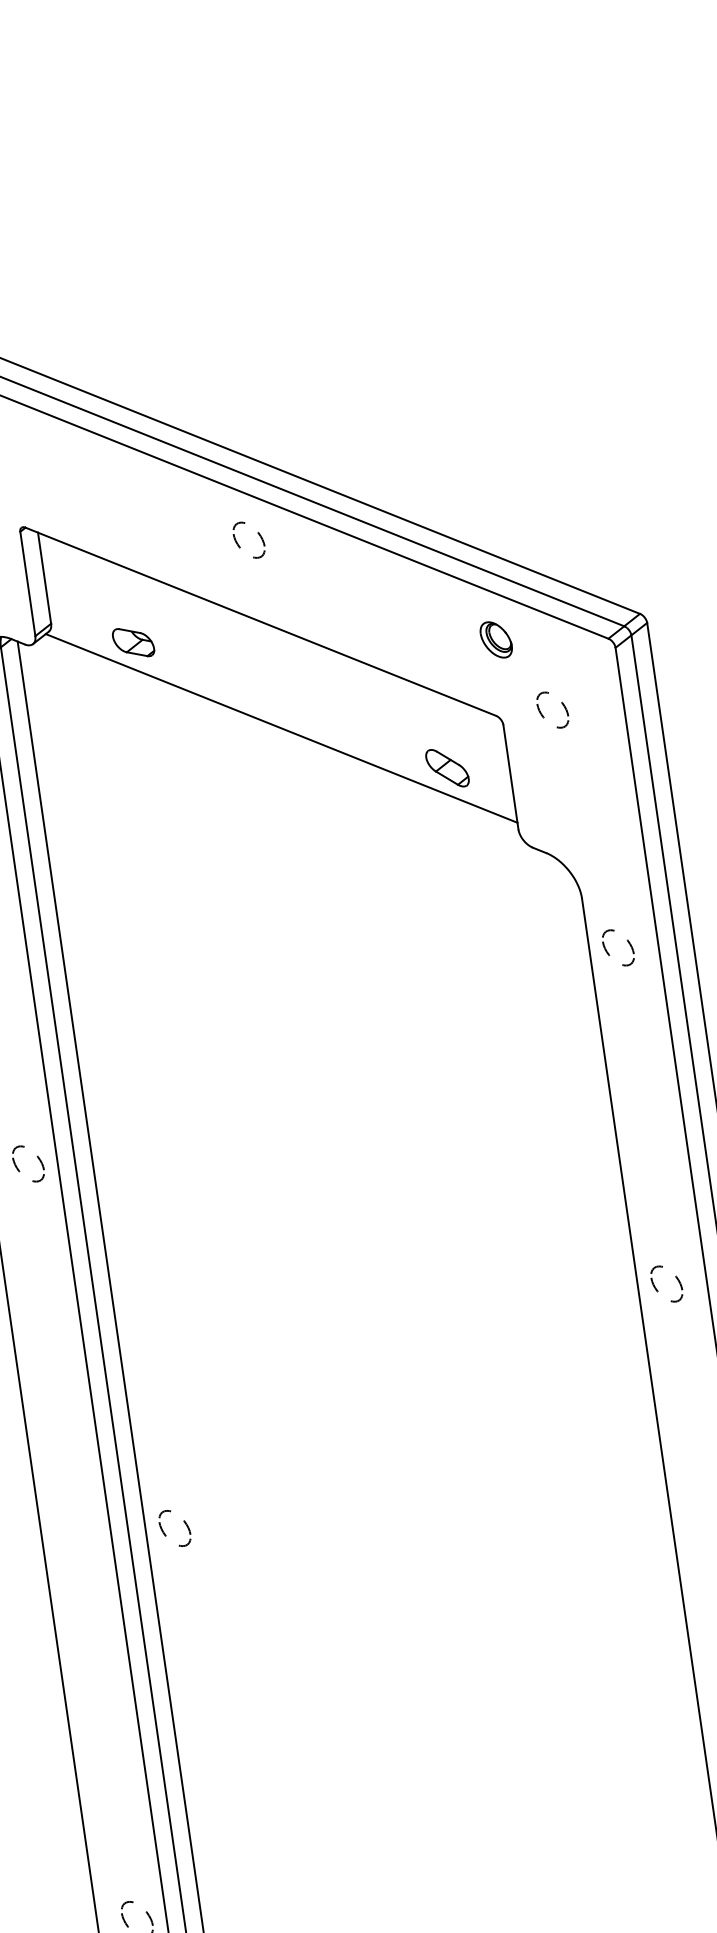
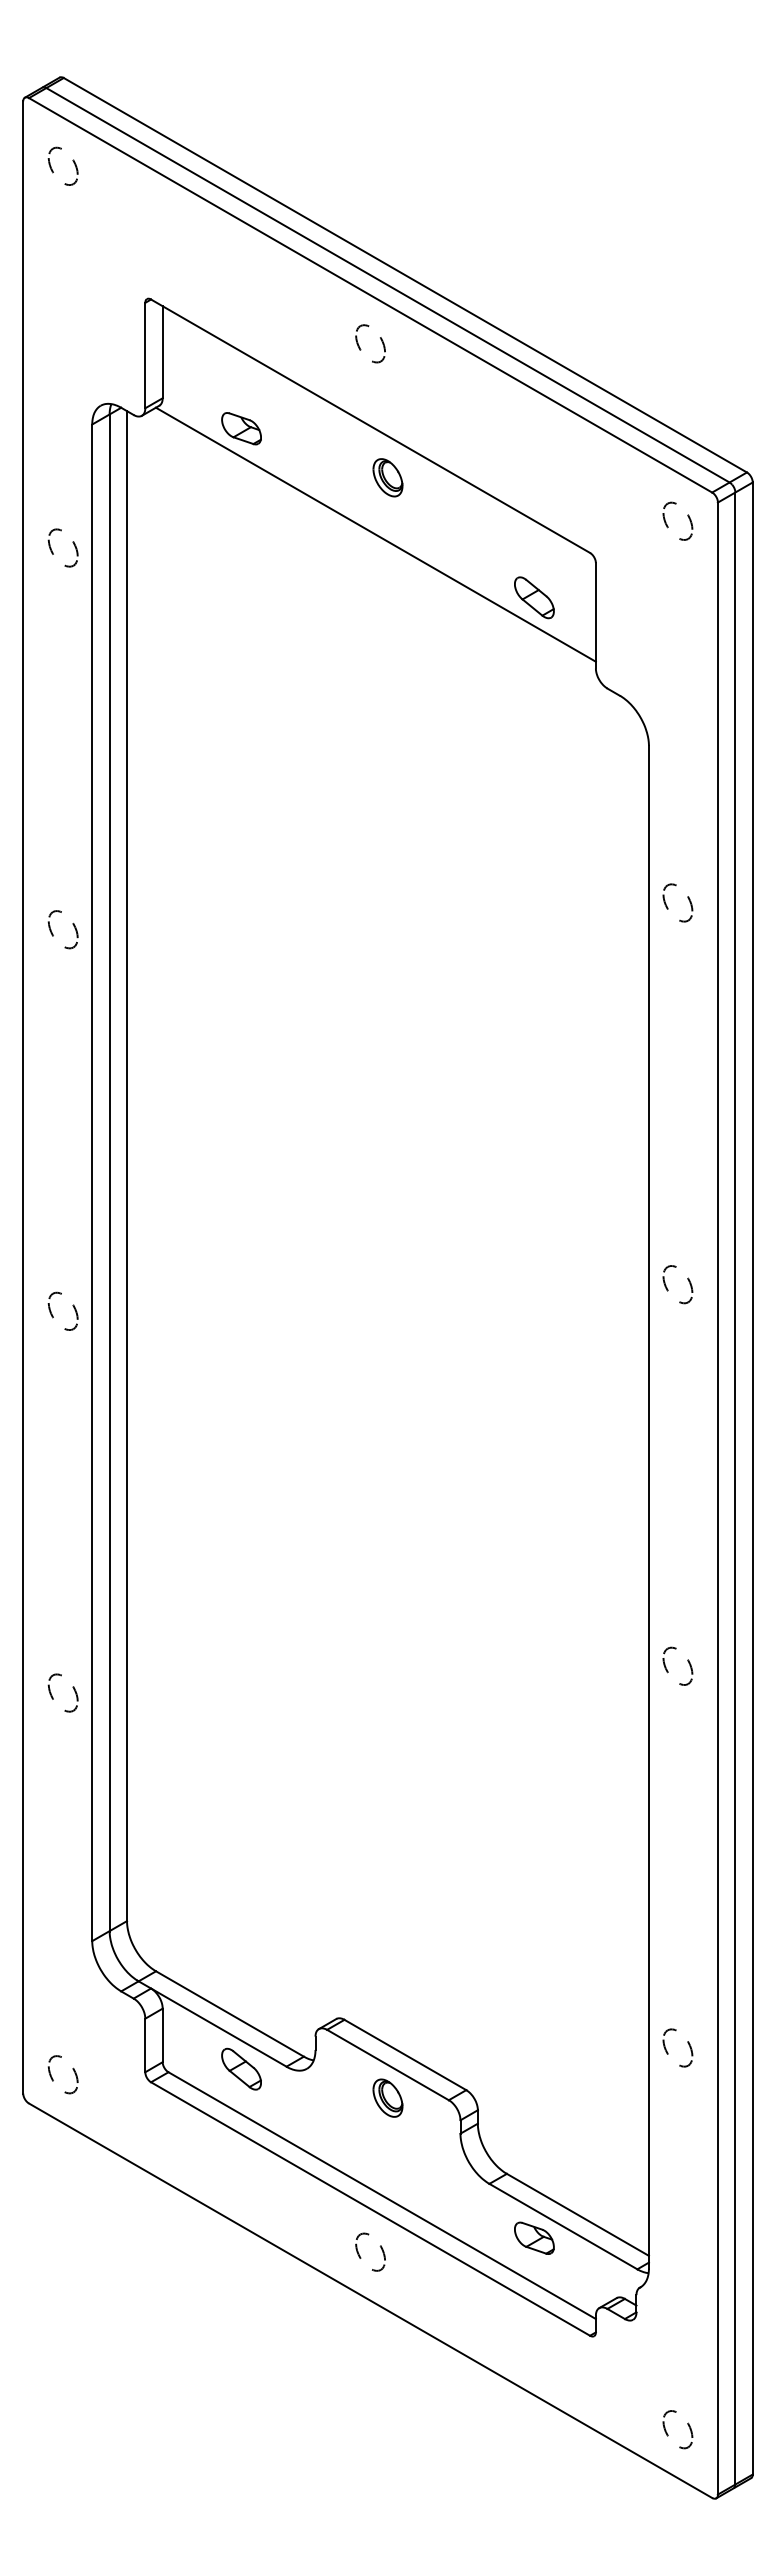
part: (495, 639) -> (387, 477), moved
part: (561, 704) -> (687, 516), moved
part: (627, 942) -> (687, 898), moved
part: (658, 1290) -> (668, 1289), moved
part: (165, 1533) -> (53, 1315), moved

